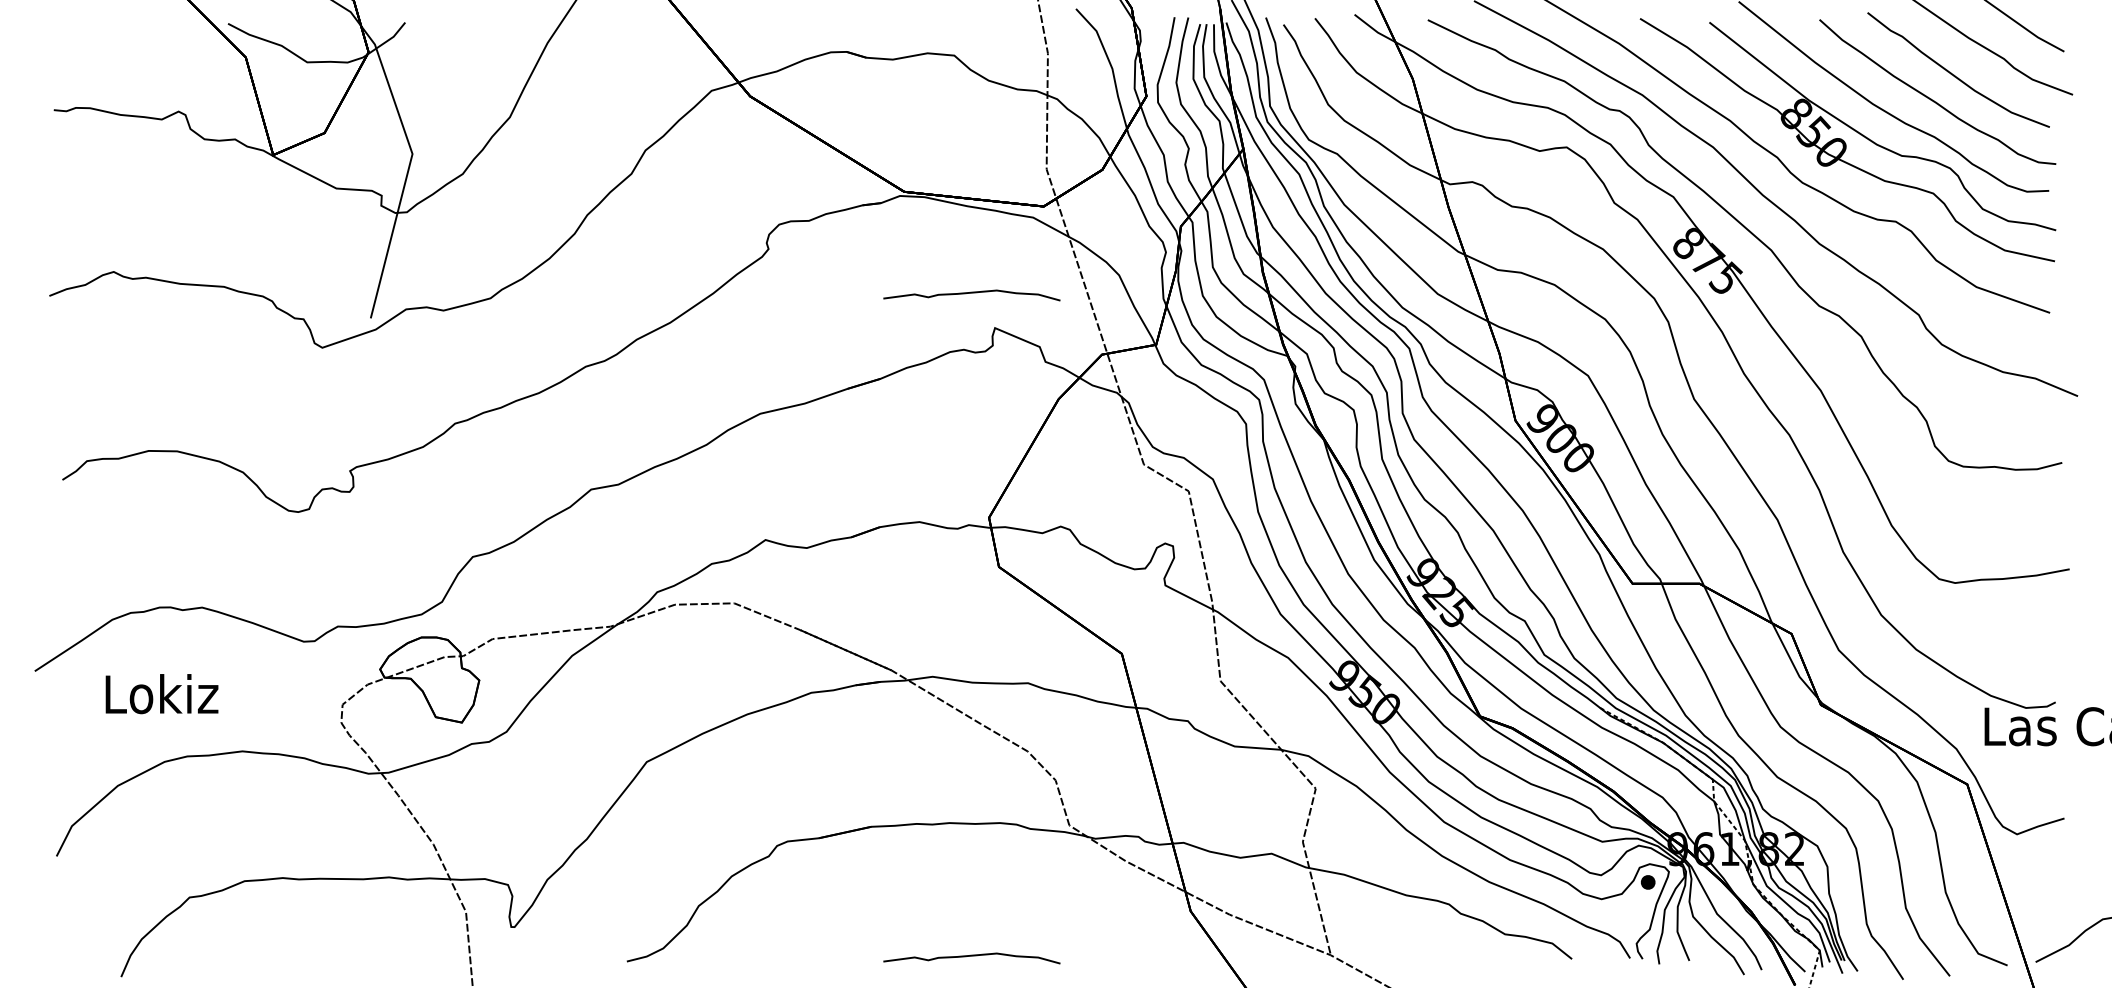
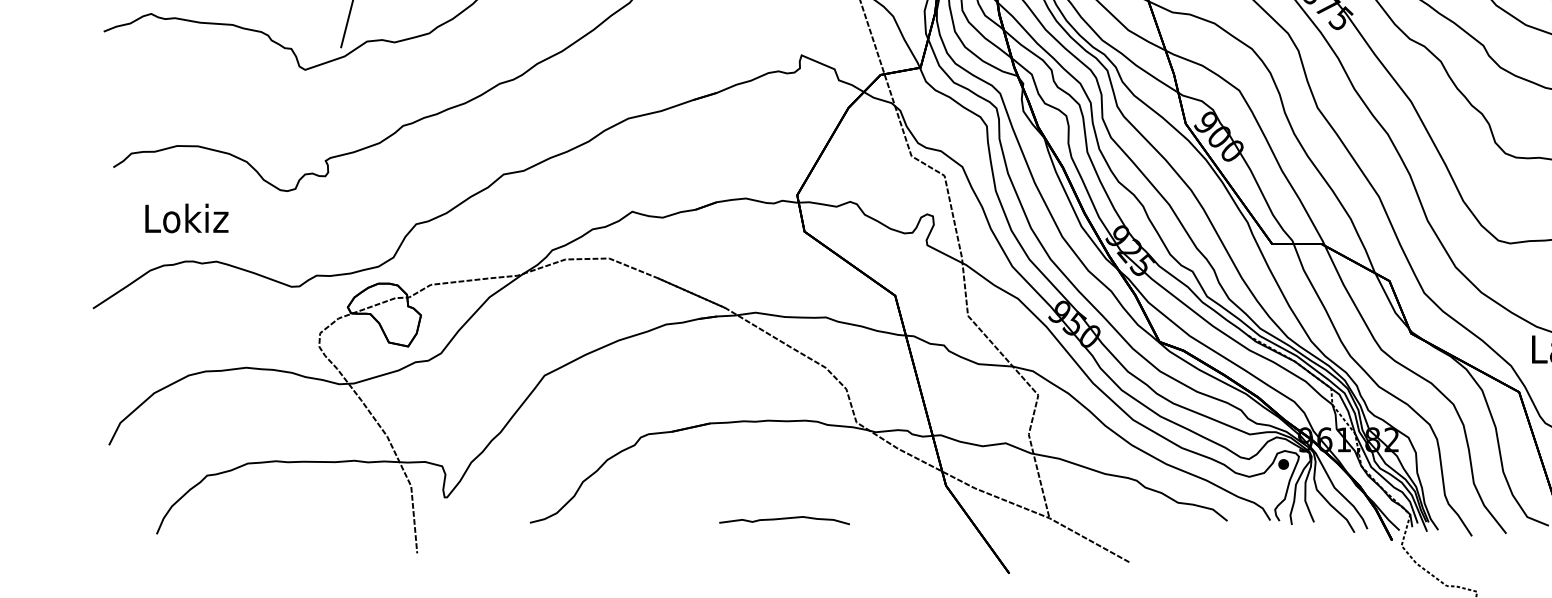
curve: (971, 293) -> (784, 29), removed
text: (161, 694) -> (186, 218), moved

